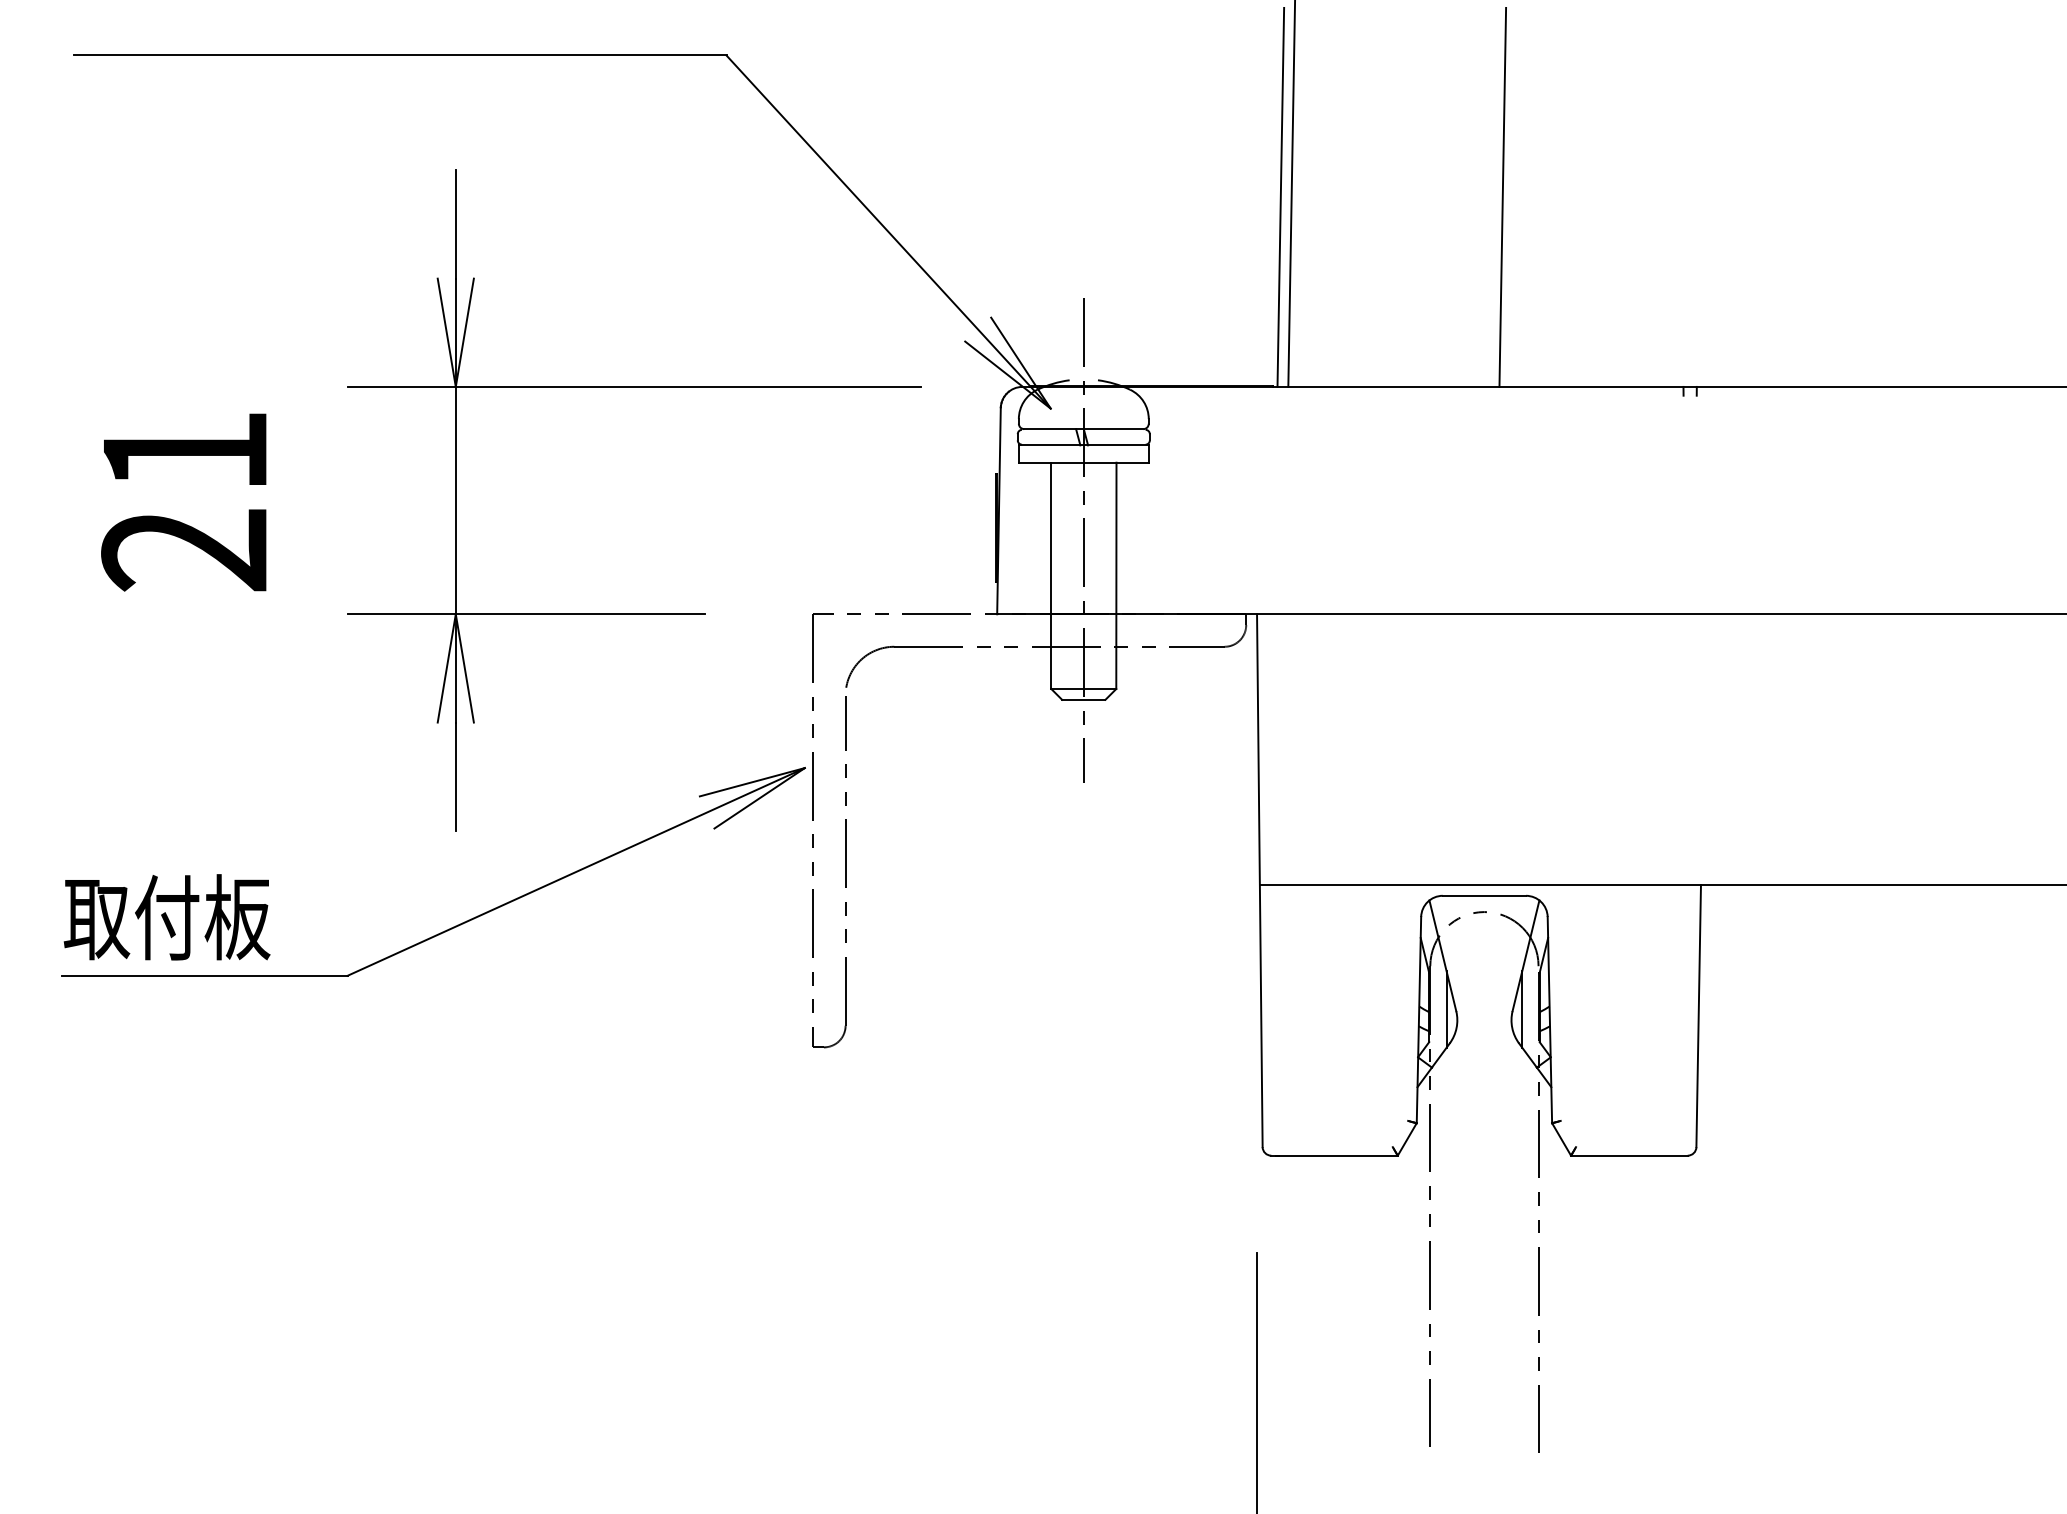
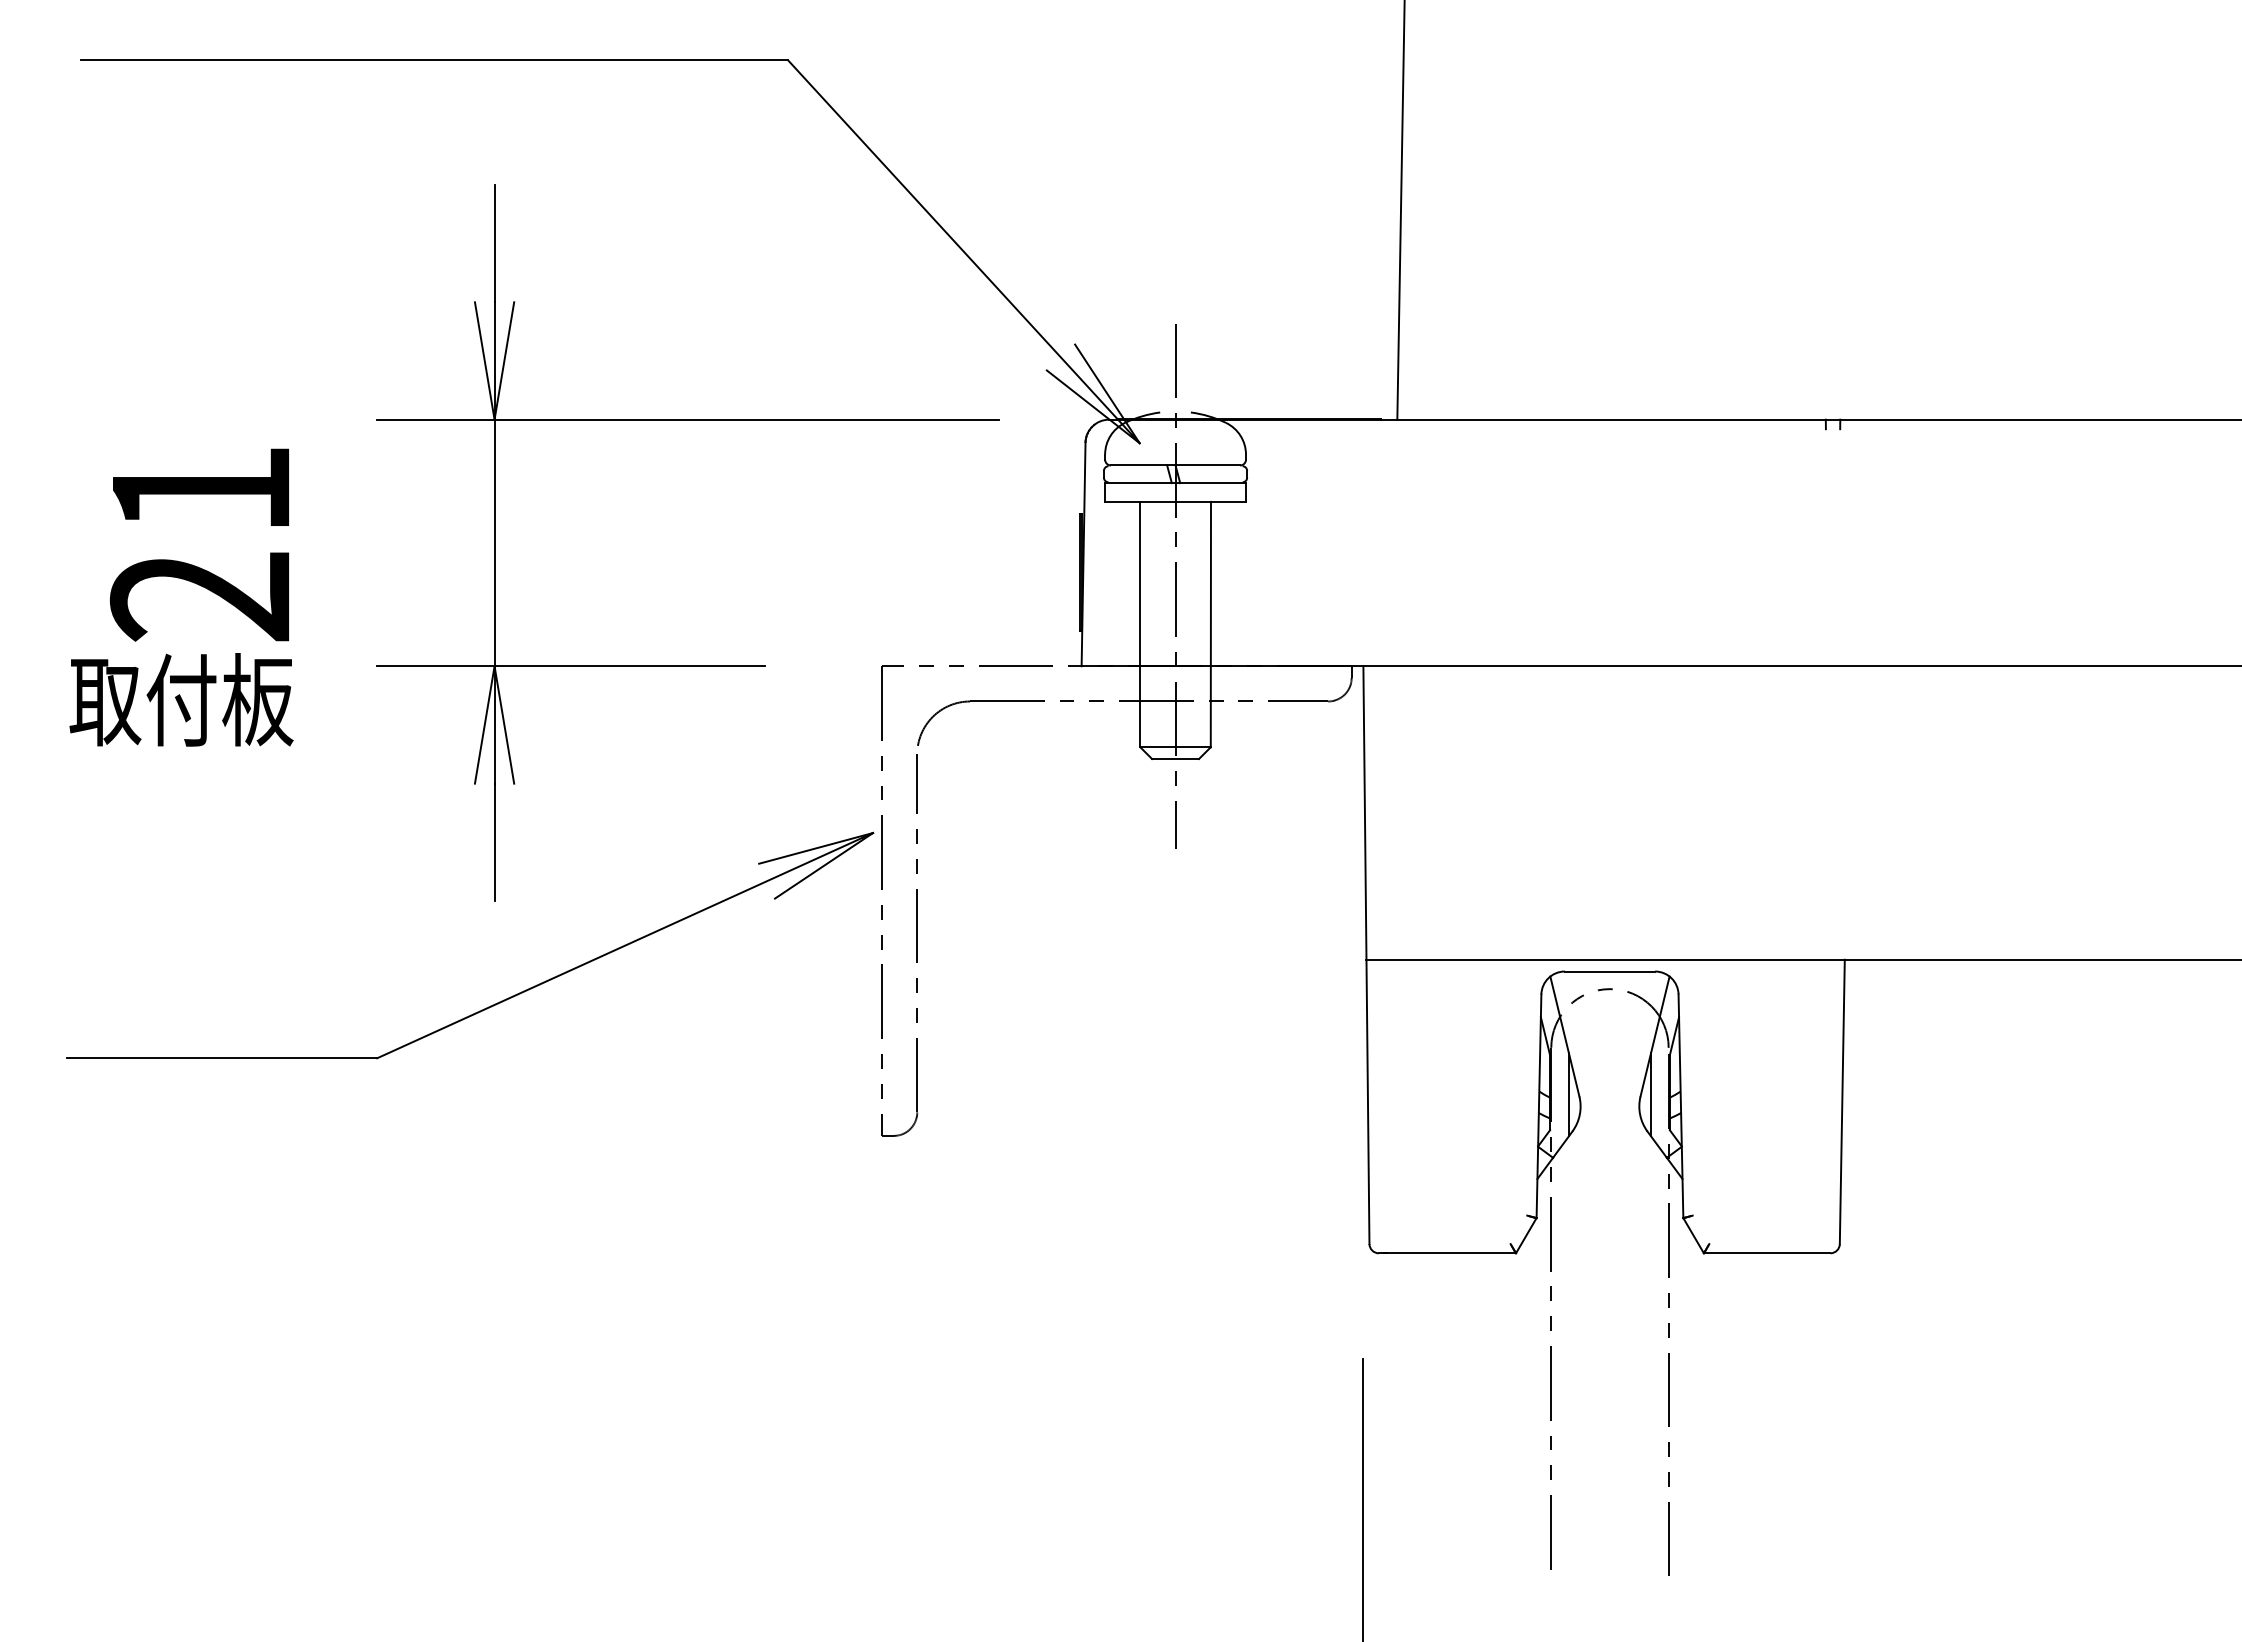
line: (1280, 196) -> (1388, 213), removed
line: (1502, 196) -> (1629, 213), removed
text: (167, 917) -> (181, 699), moved

